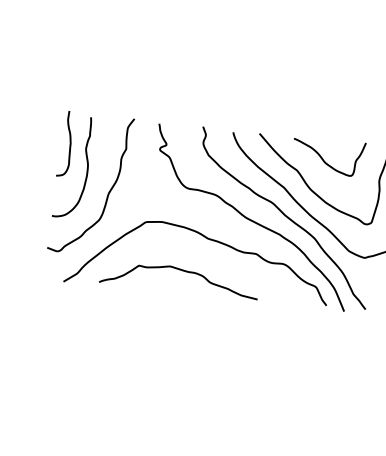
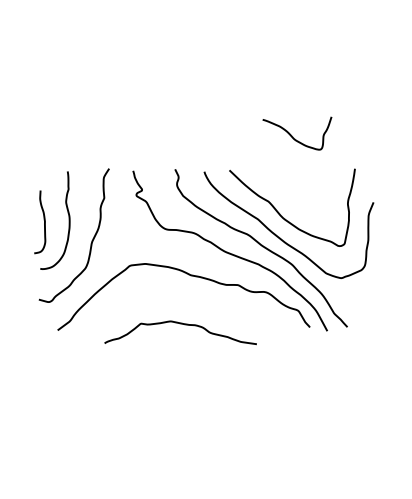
curve: (69, 142) -> (43, 220), moved
curve: (324, 159) -> (293, 136), moved
curve: (180, 270) -> (180, 324), moved

